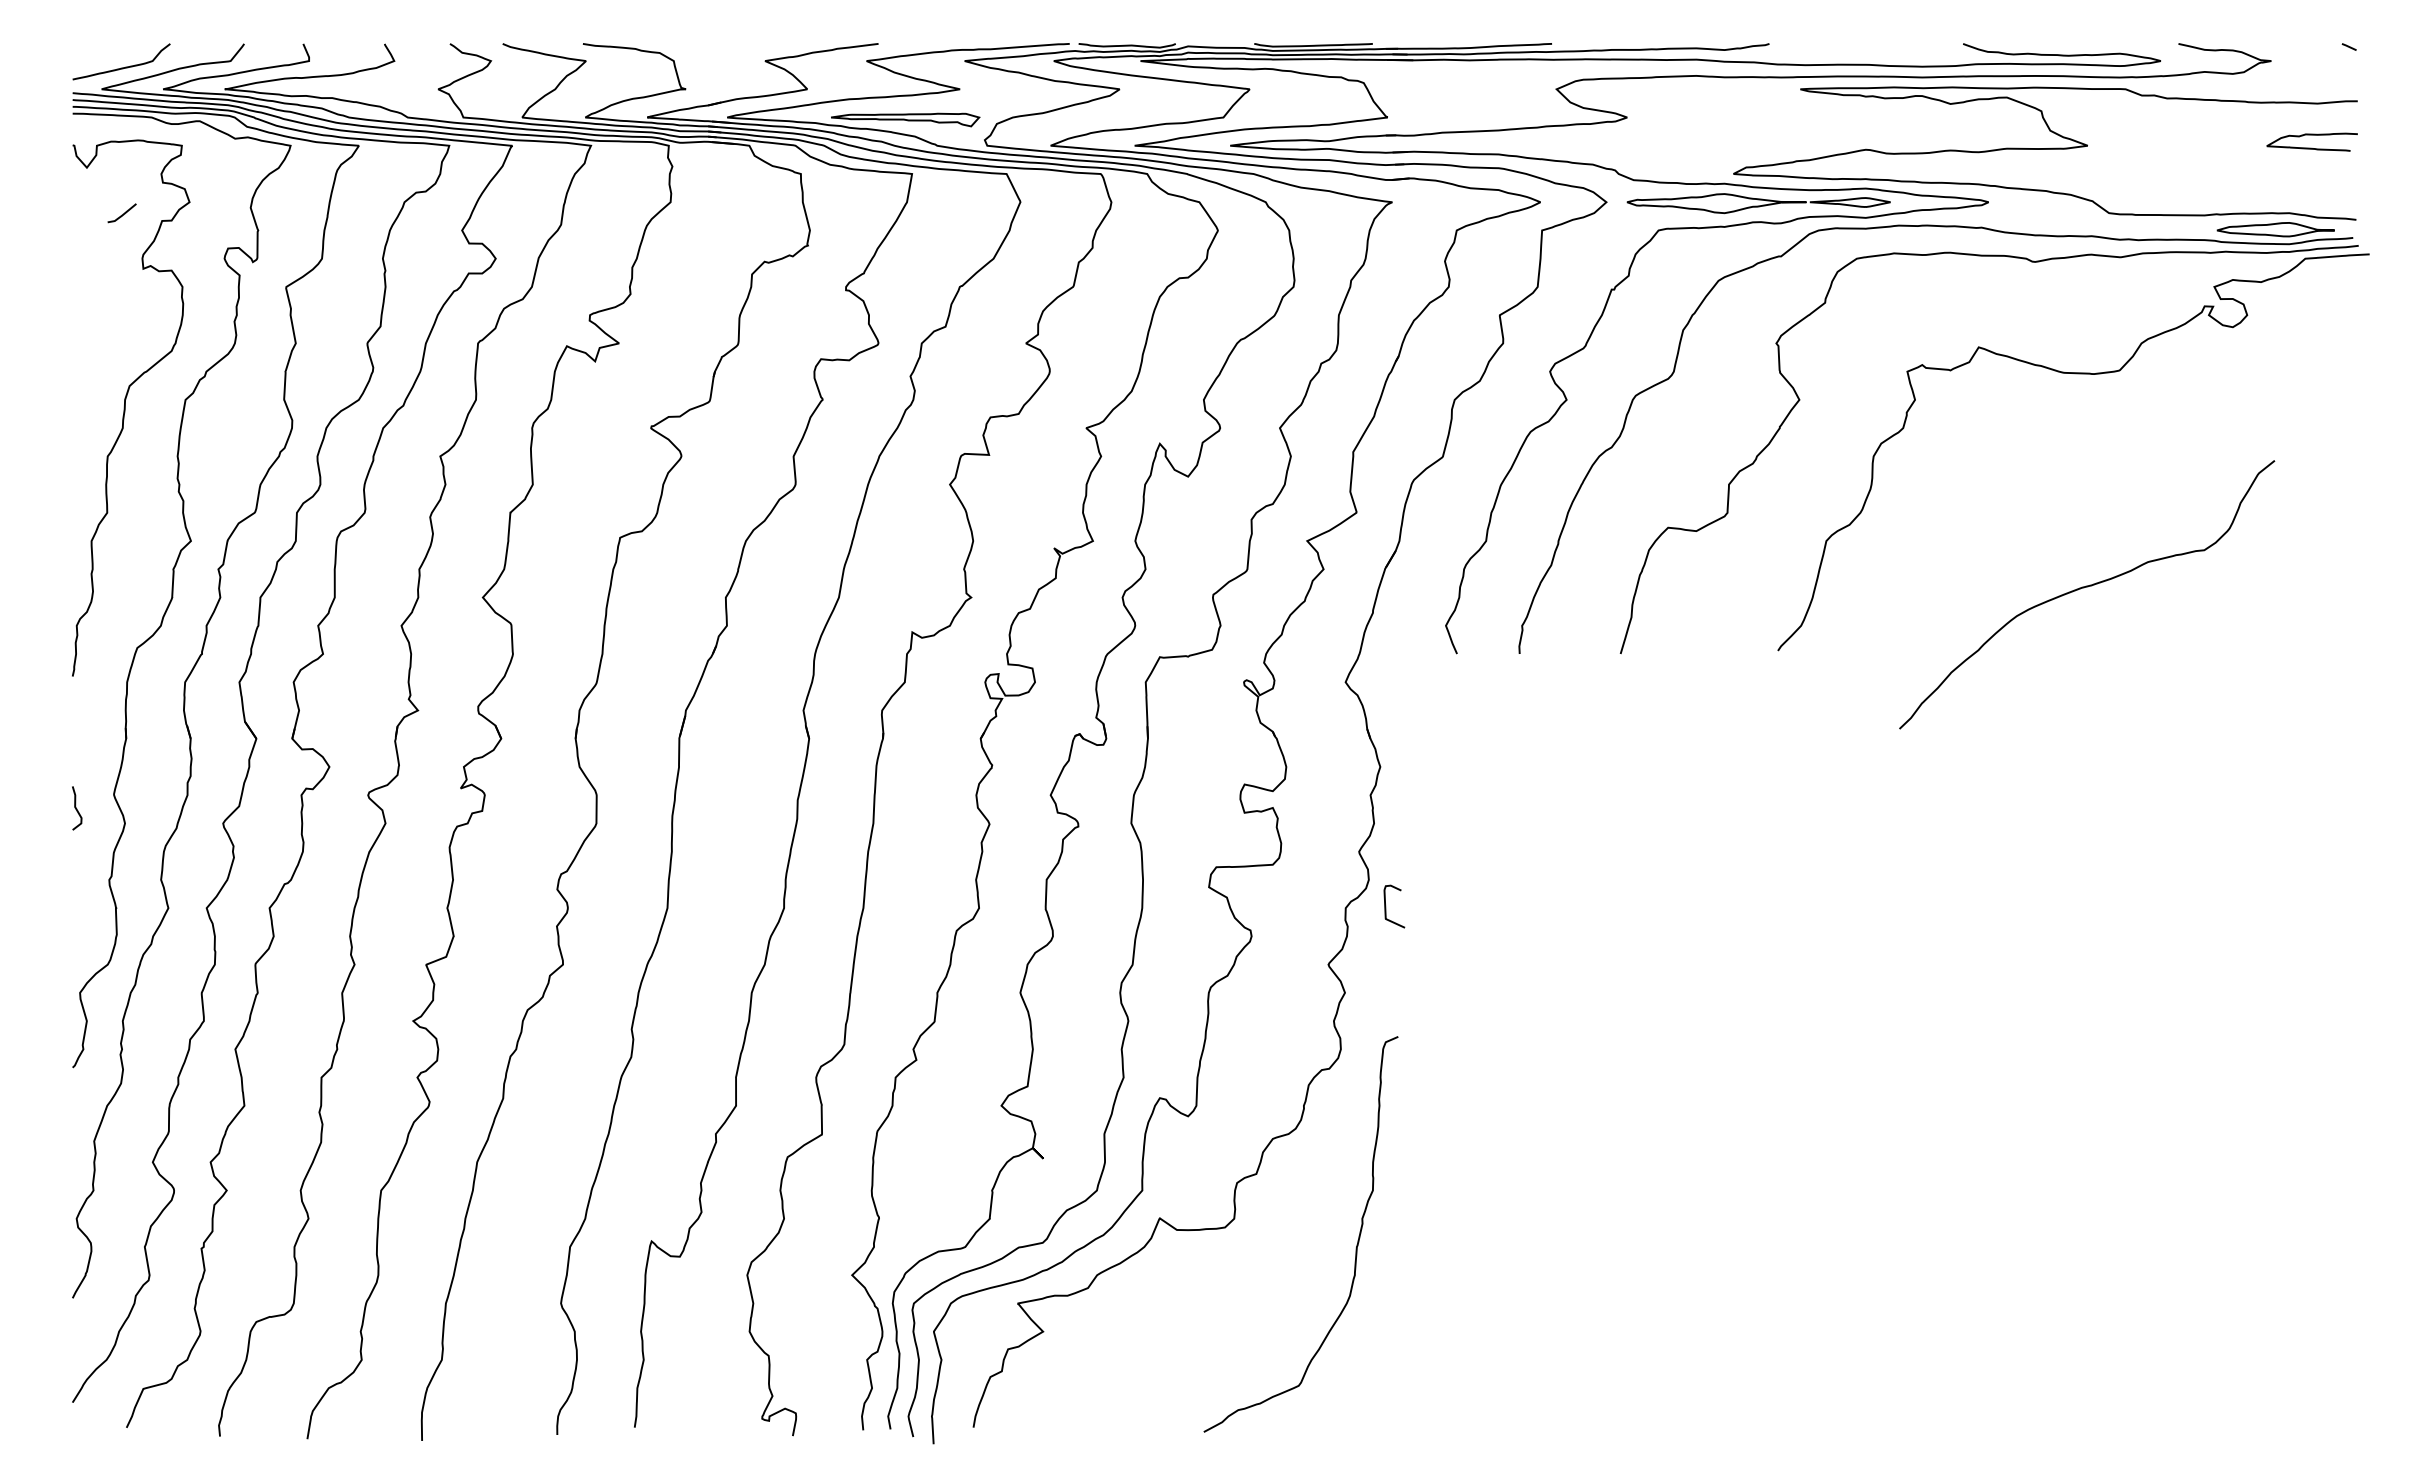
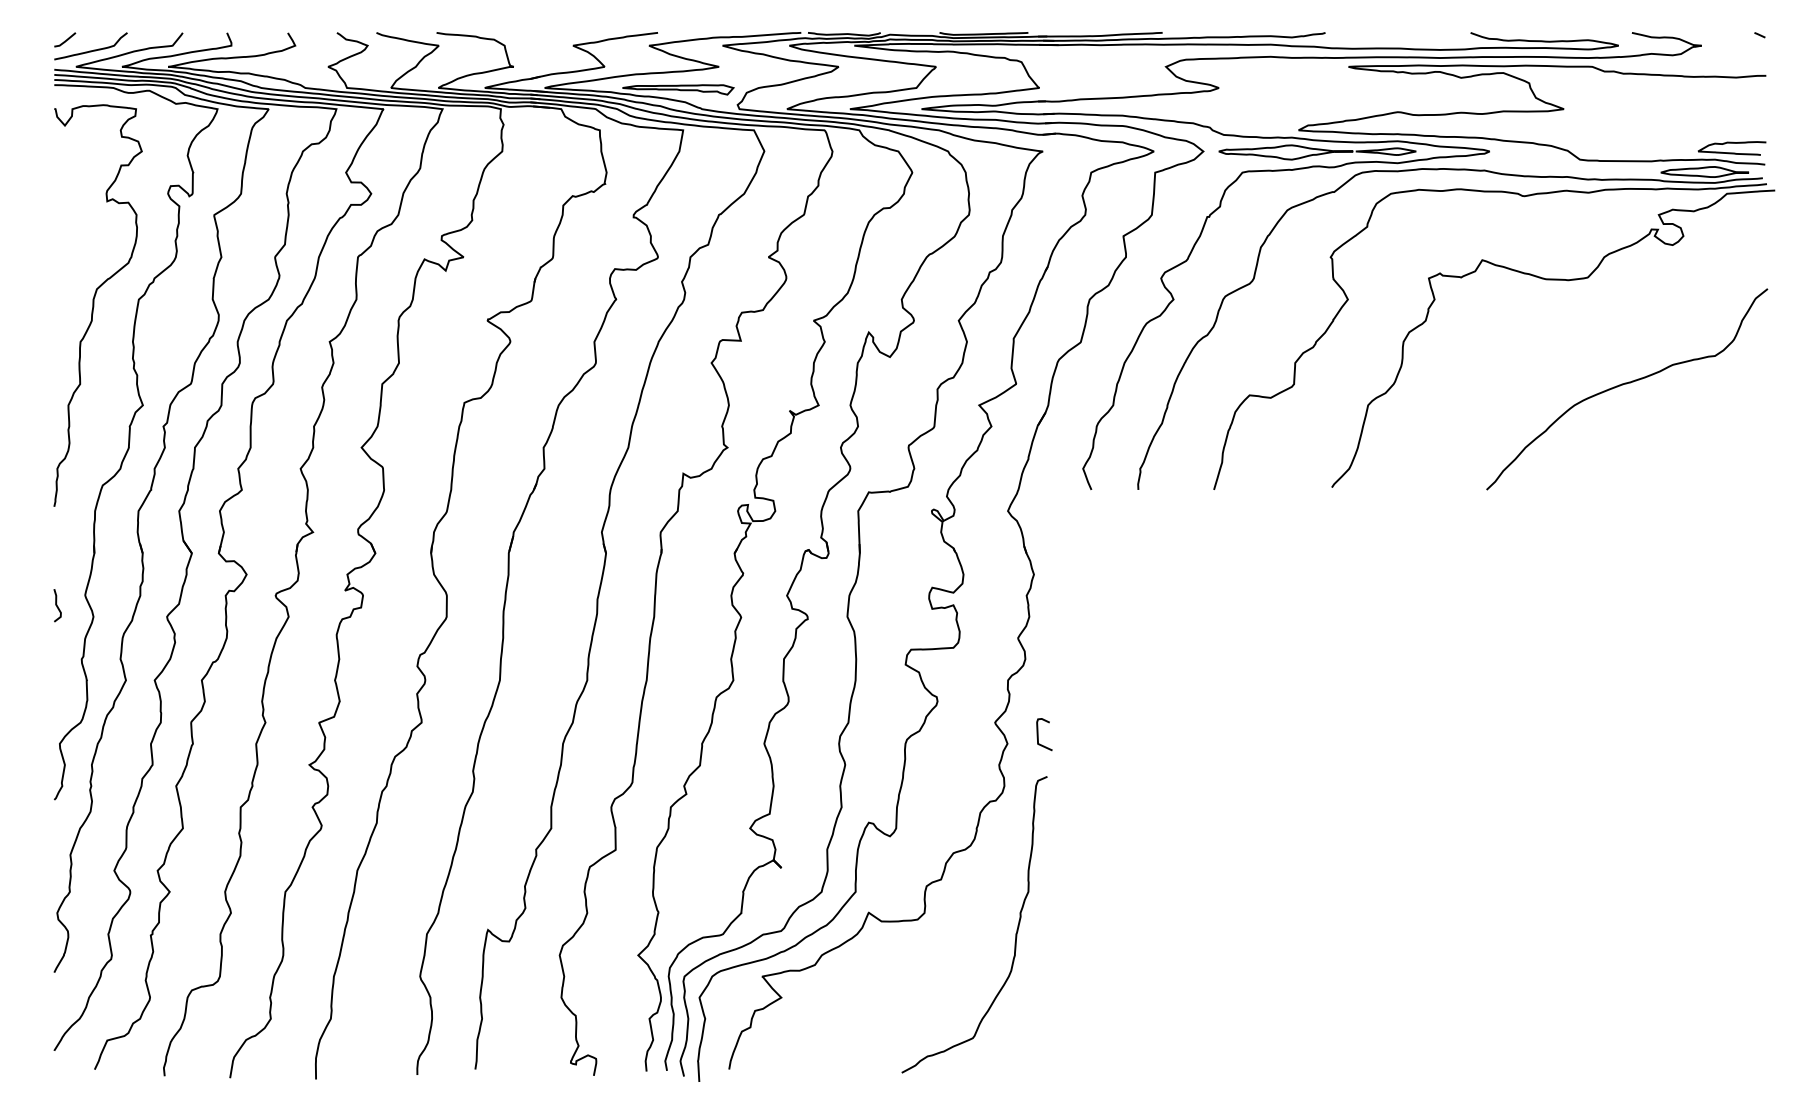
curve: (2311, 135) -> (1731, 143), moved
curve: (121, 214) -> (64, 40), moved
curve: (2084, 588) -> (1625, 384), moved
curve: (1386, 906) -> (1038, 734), moved

